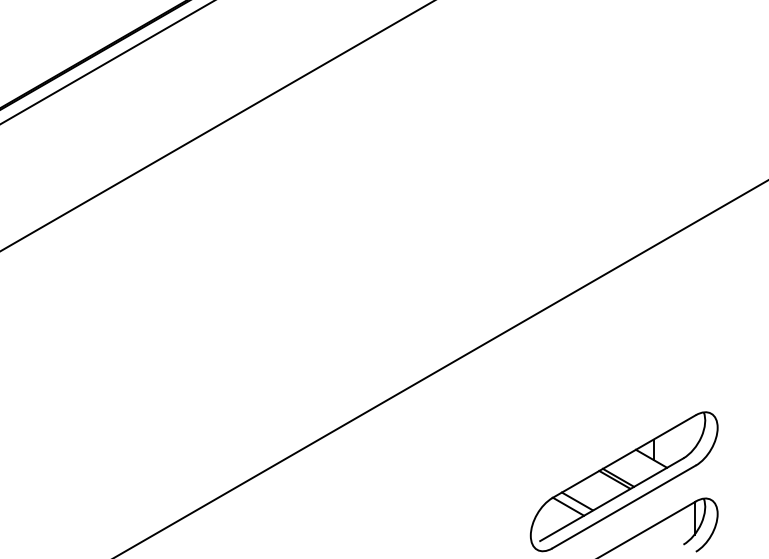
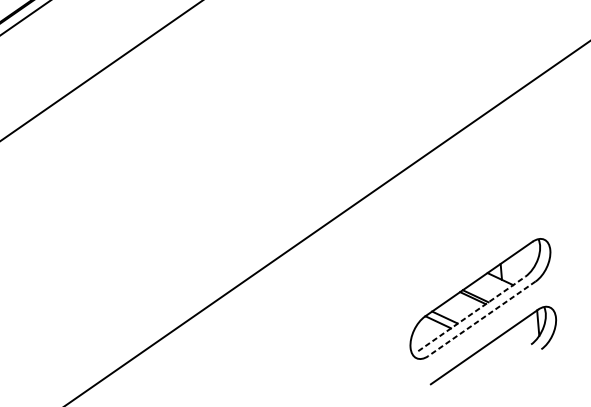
line: (611, 499) -> (471, 313), solid -> dashed
line: (624, 506) -> (482, 318), solid -> dashed

